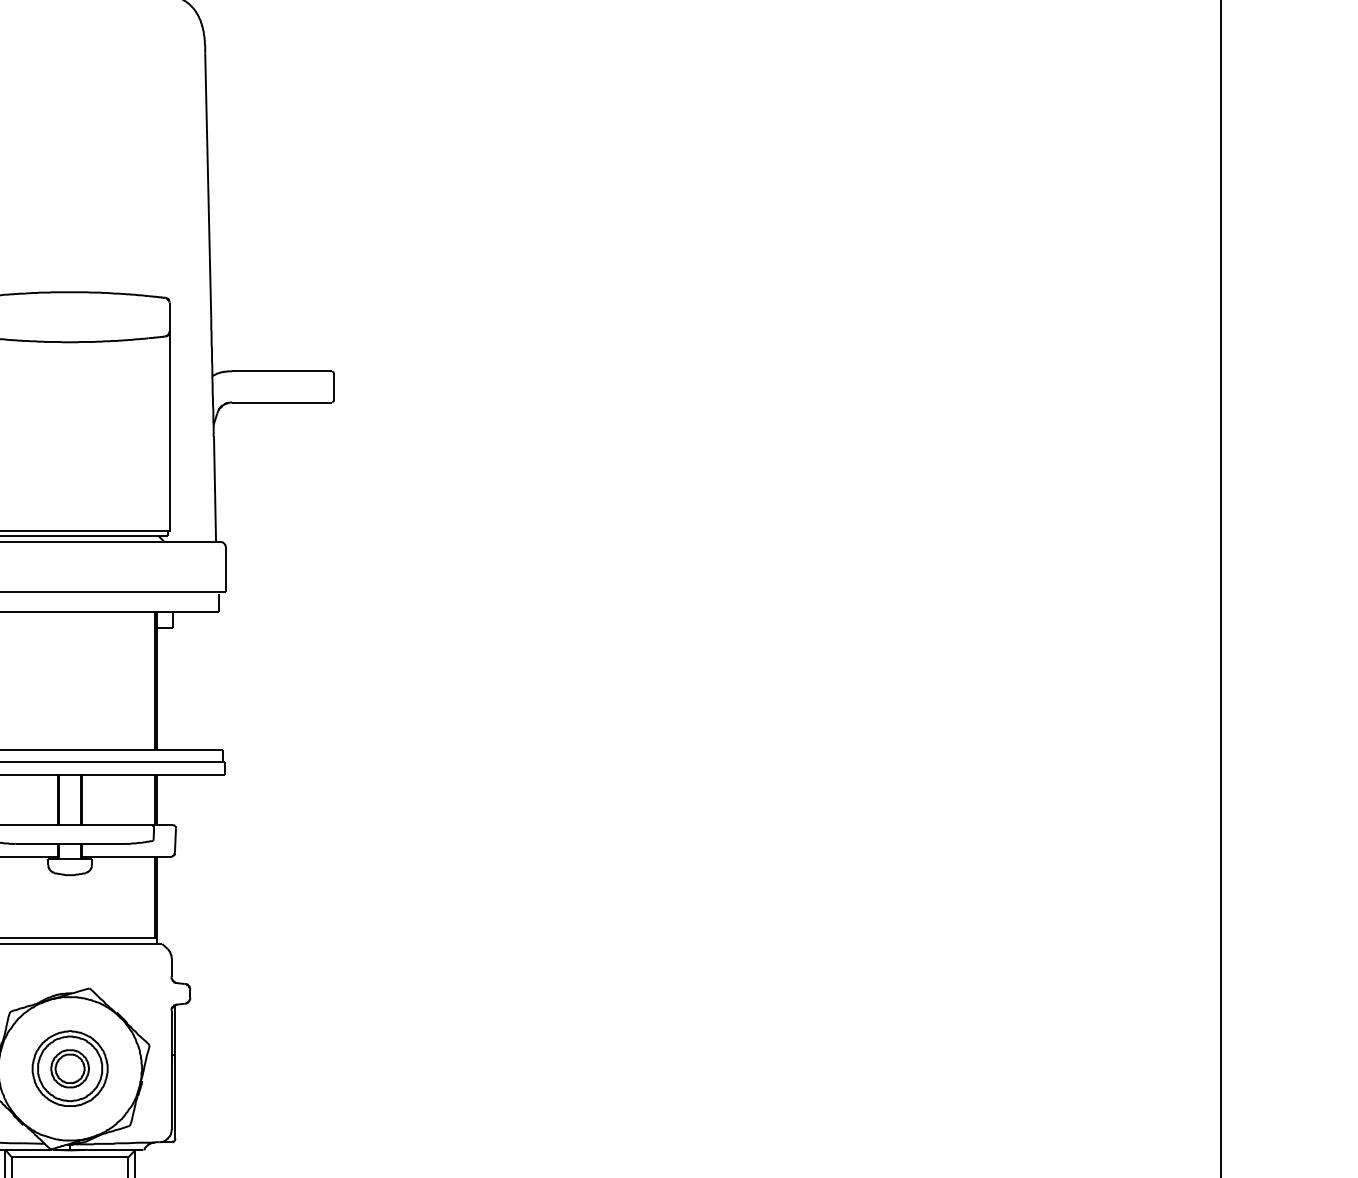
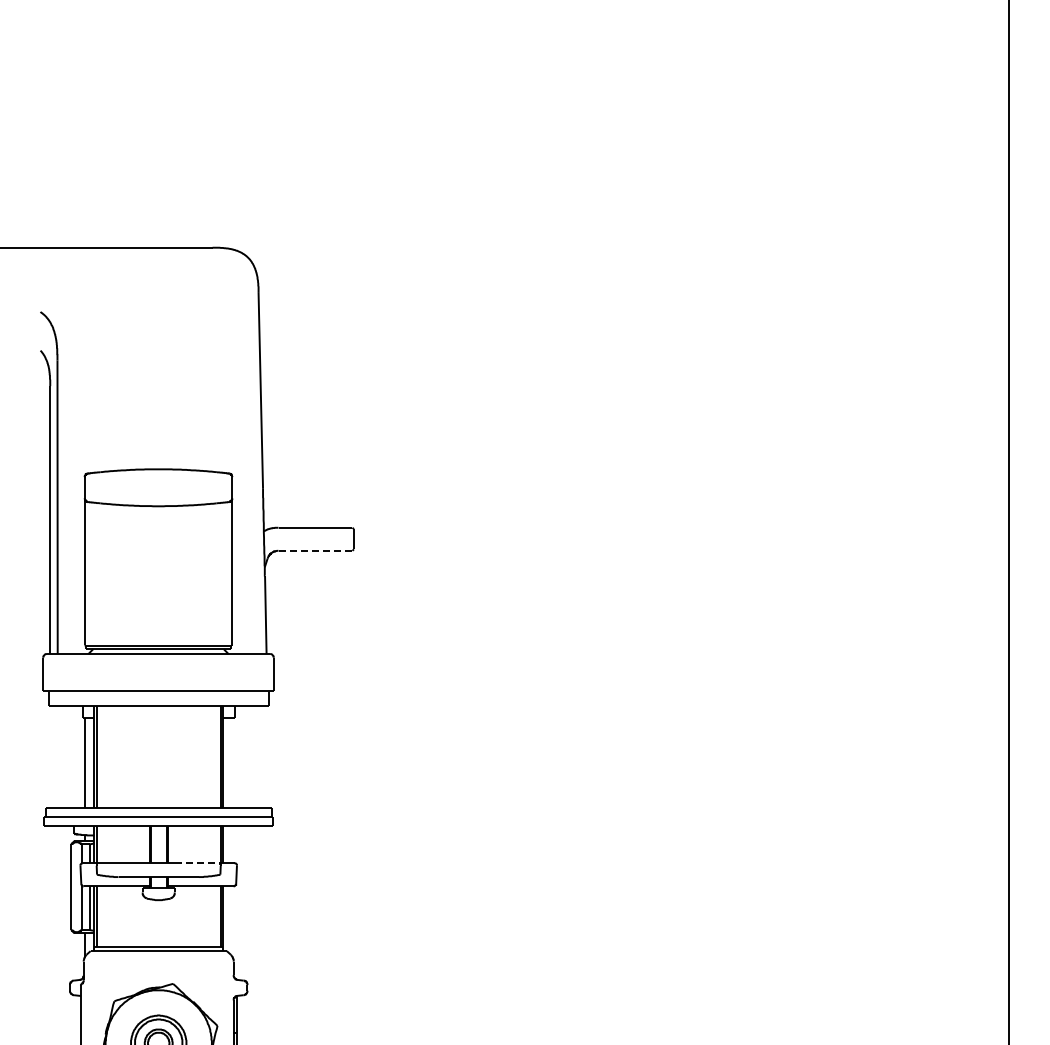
line: (282, 402) -> (315, 550), solid -> dashed
line: (122, 825) -> (197, 863), solid -> dashed

